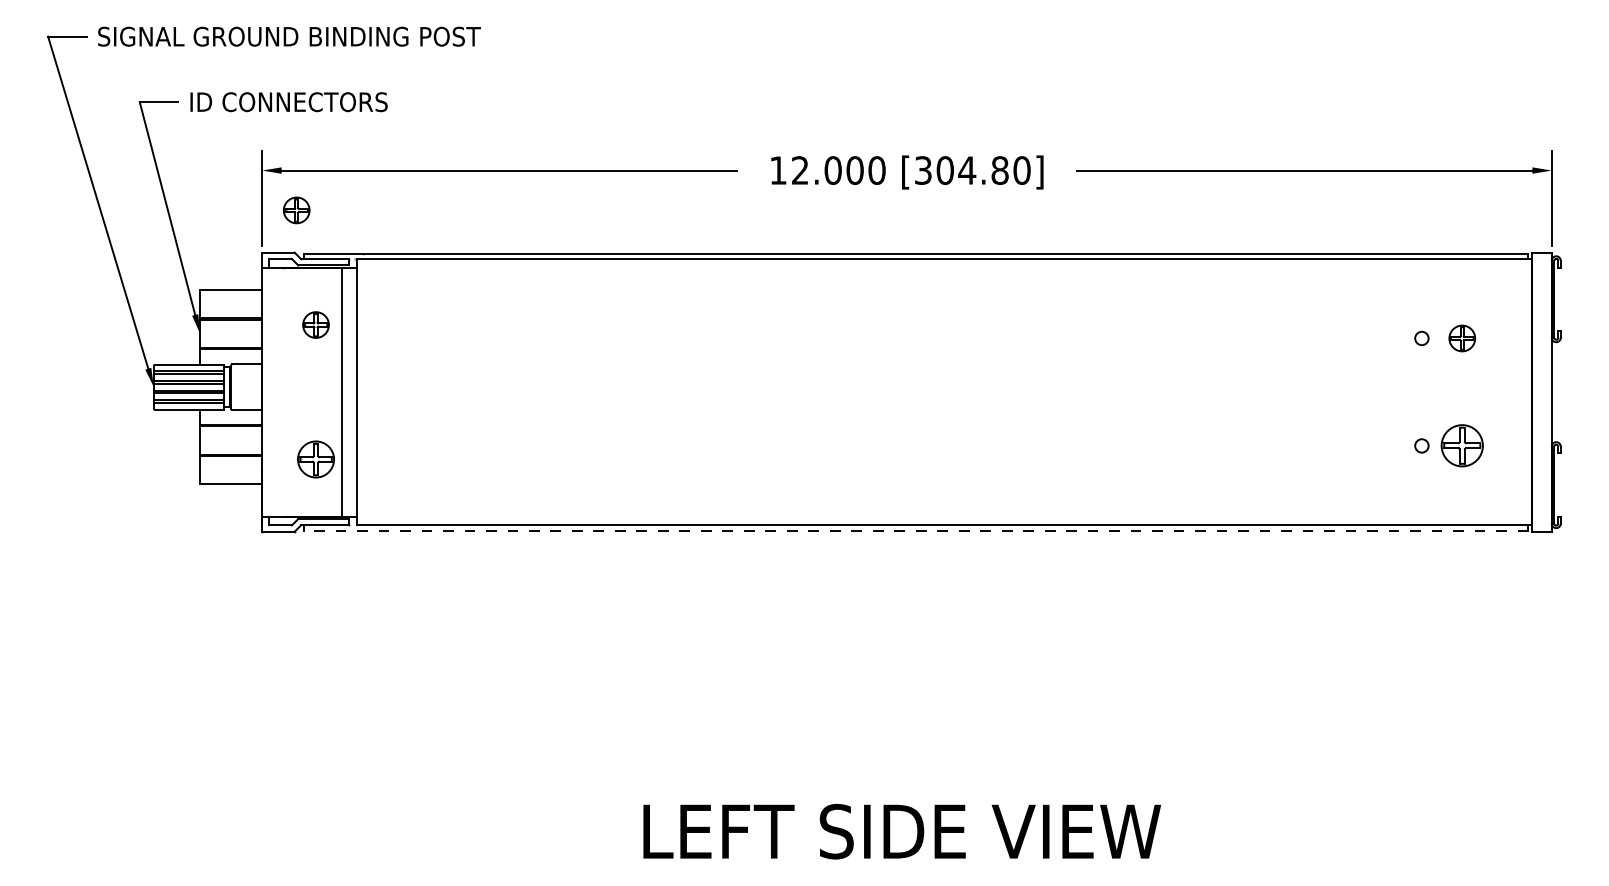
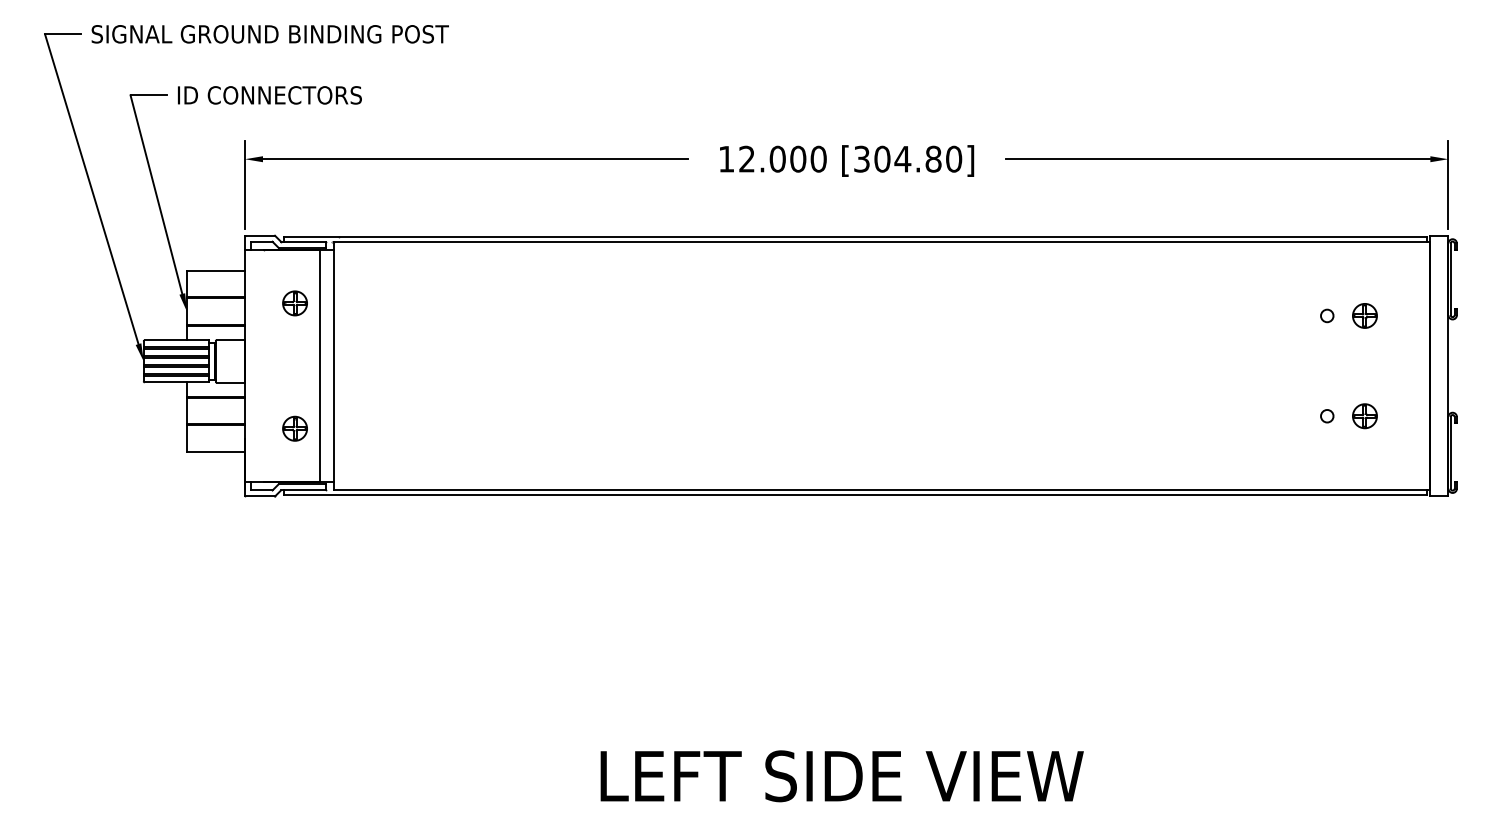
part: (296, 210) -> (276, 196), removed
part: (1461, 446) -> (1364, 416), size x0.62
part: (315, 459) -> (294, 428), size x0.71
line: (915, 530) -> (854, 495), dashed -> solid

